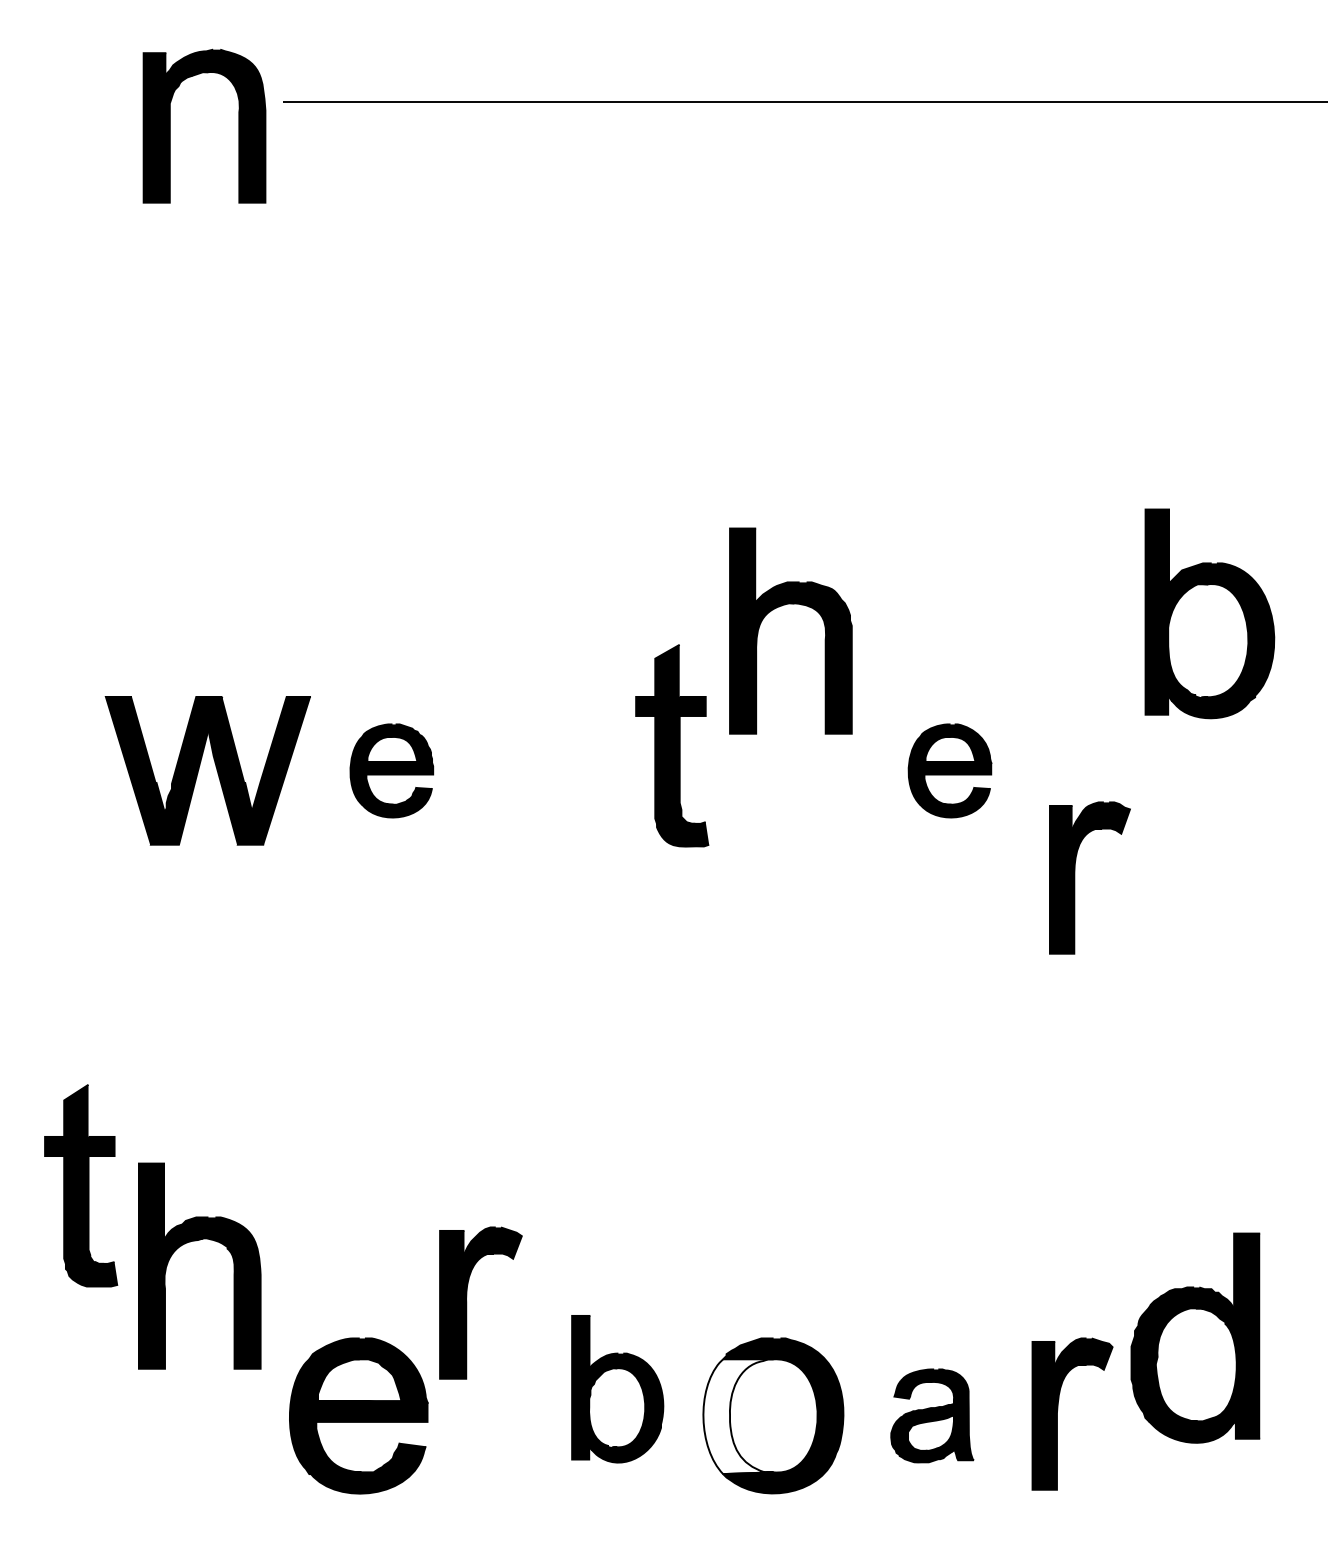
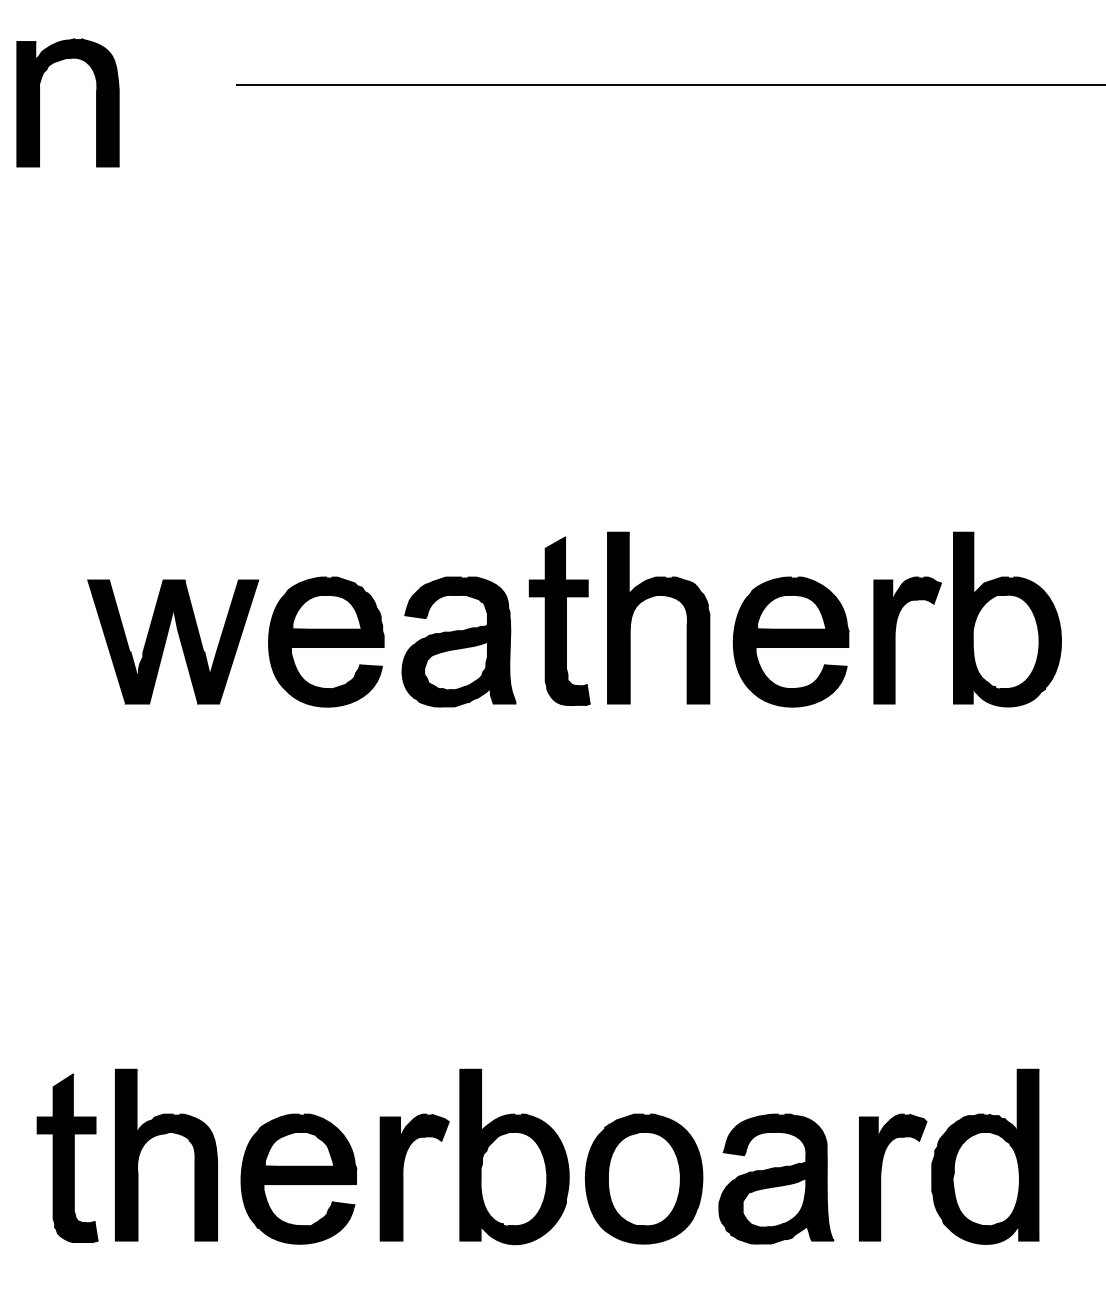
part: (170, 125) -> (39, 102), moved
part: (782, 606) -> (651, 597), moved
part: (1209, 613) -> (1007, 619), moved
part: (391, 770) -> (326, 641), size x1.67
part: (550, 770) -> (458, 641), added
part: (949, 770) -> (790, 641), size x1.67
part: (1075, 877) -> (895, 640), moved
part: (81, 1185) -> (68, 1157), moved
part: (196, 1241) -> (163, 1134), moved
part: (467, 1302) -> (403, 1177), moved
part: (1195, 1337) -> (985, 1156), moved
part: (617, 1388) -> (514, 1156), size x1.43
part: (932, 1415) -> (776, 1178), size x1.67
fill: (738, 1416) -> (615, 1179), added

